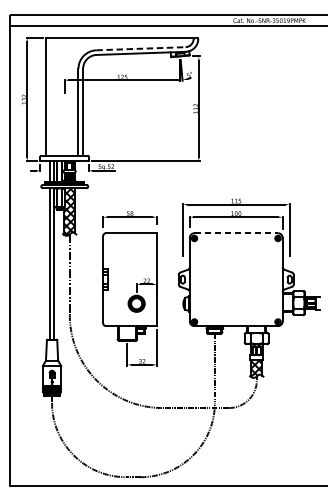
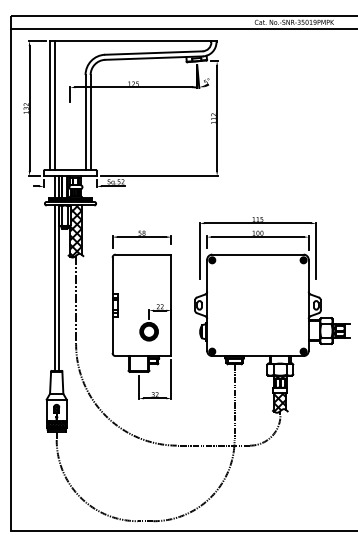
line: (140, 49) -> (153, 53), dashed -> solid
line: (50, 96) -> (55, 105), added
line: (235, 233) -> (257, 254), dashed -> solid

